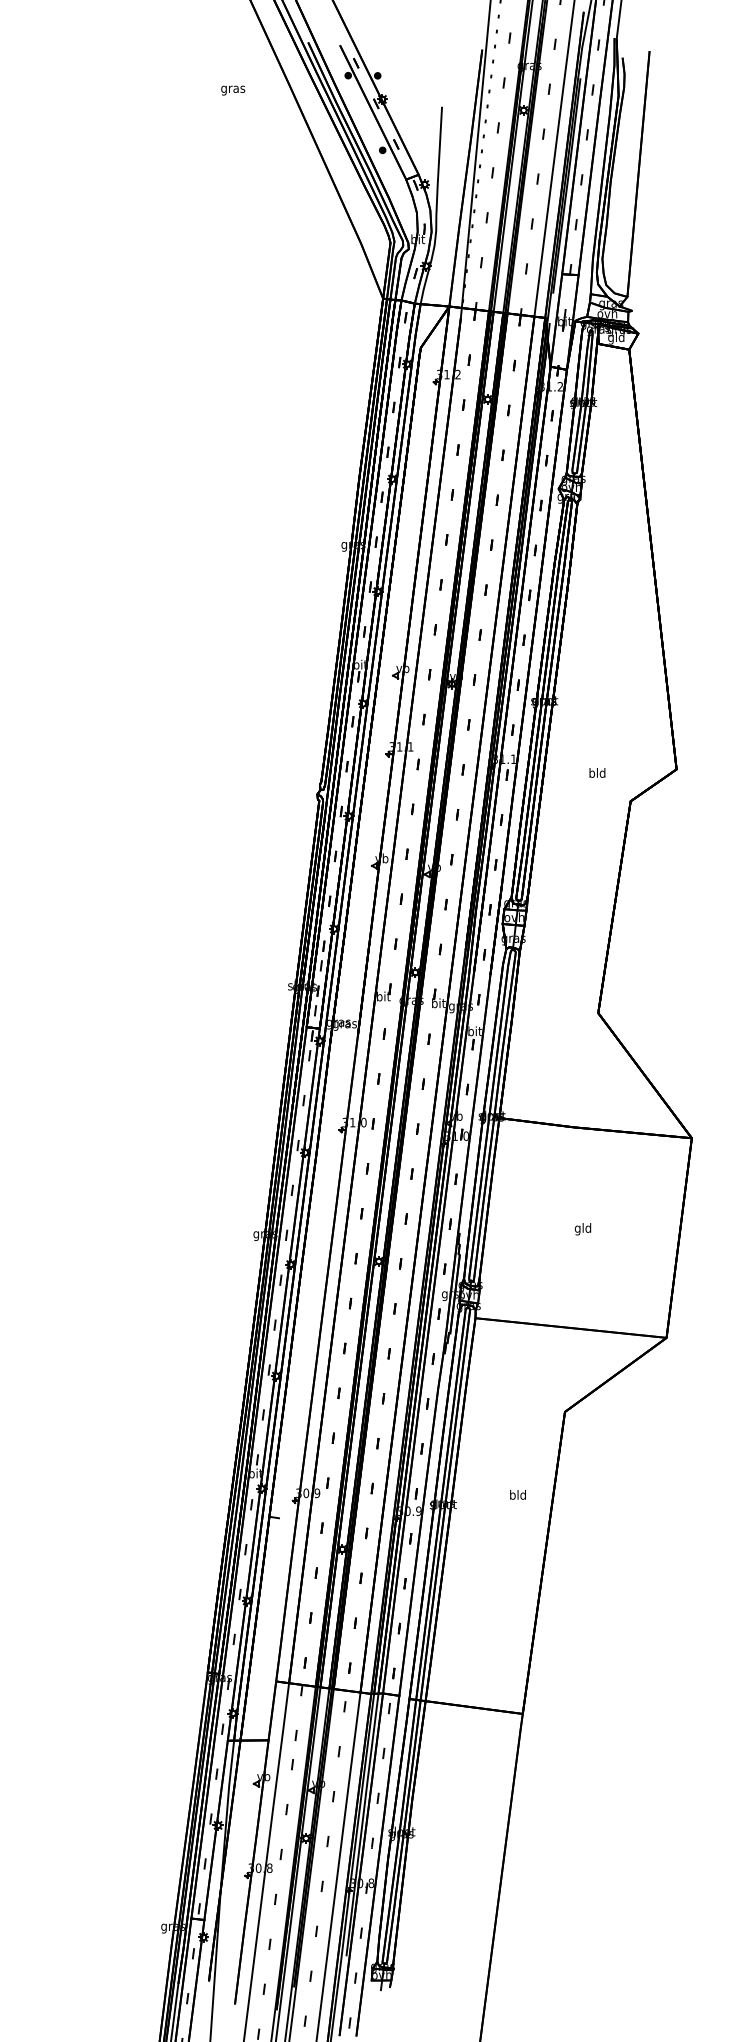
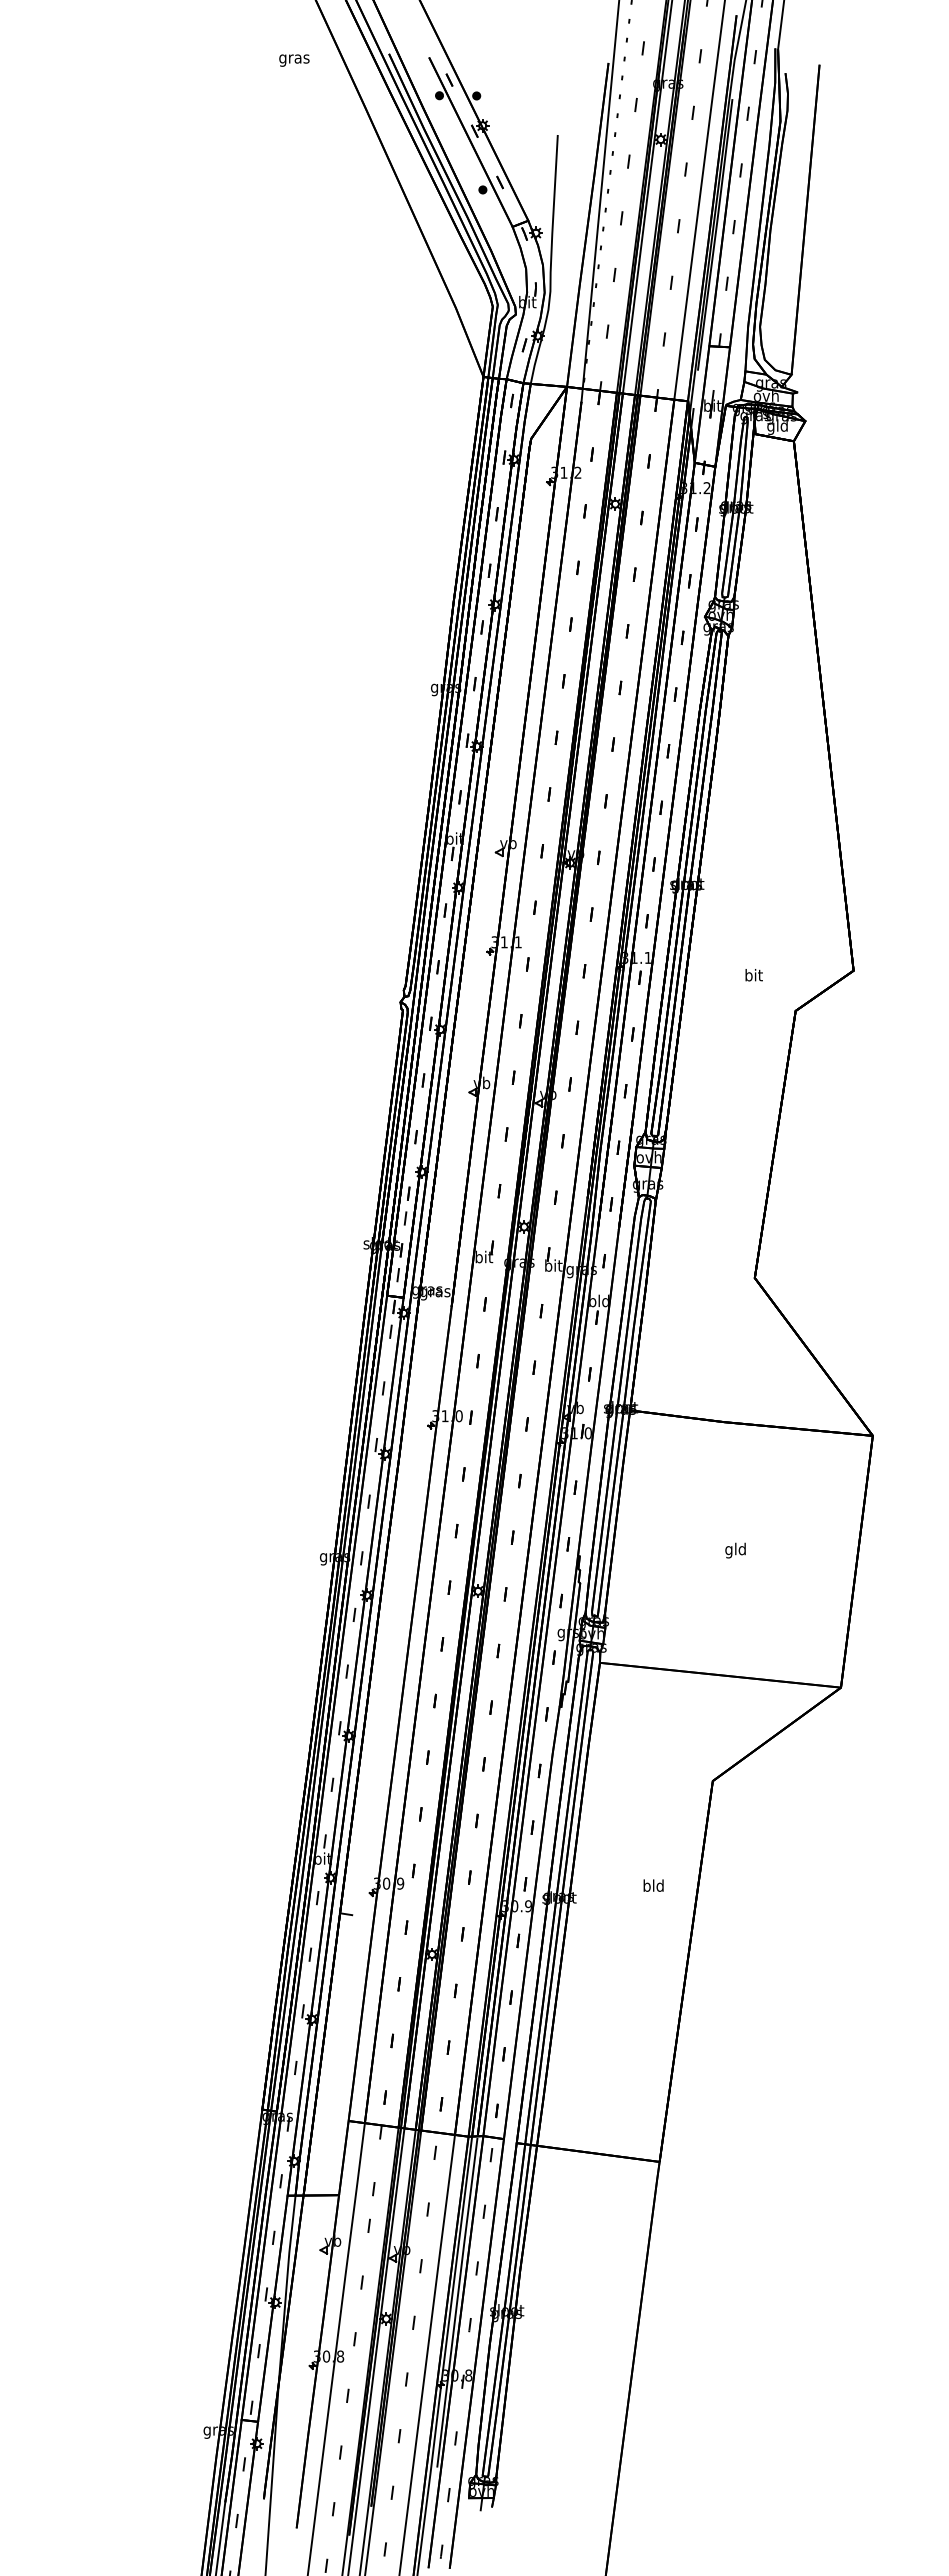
text: (233, 90) -> (294, 60), moved
text: (597, 773) -> (753, 975), bld -> bit
text: (475, 1030) -> (599, 1300), bit -> bld

